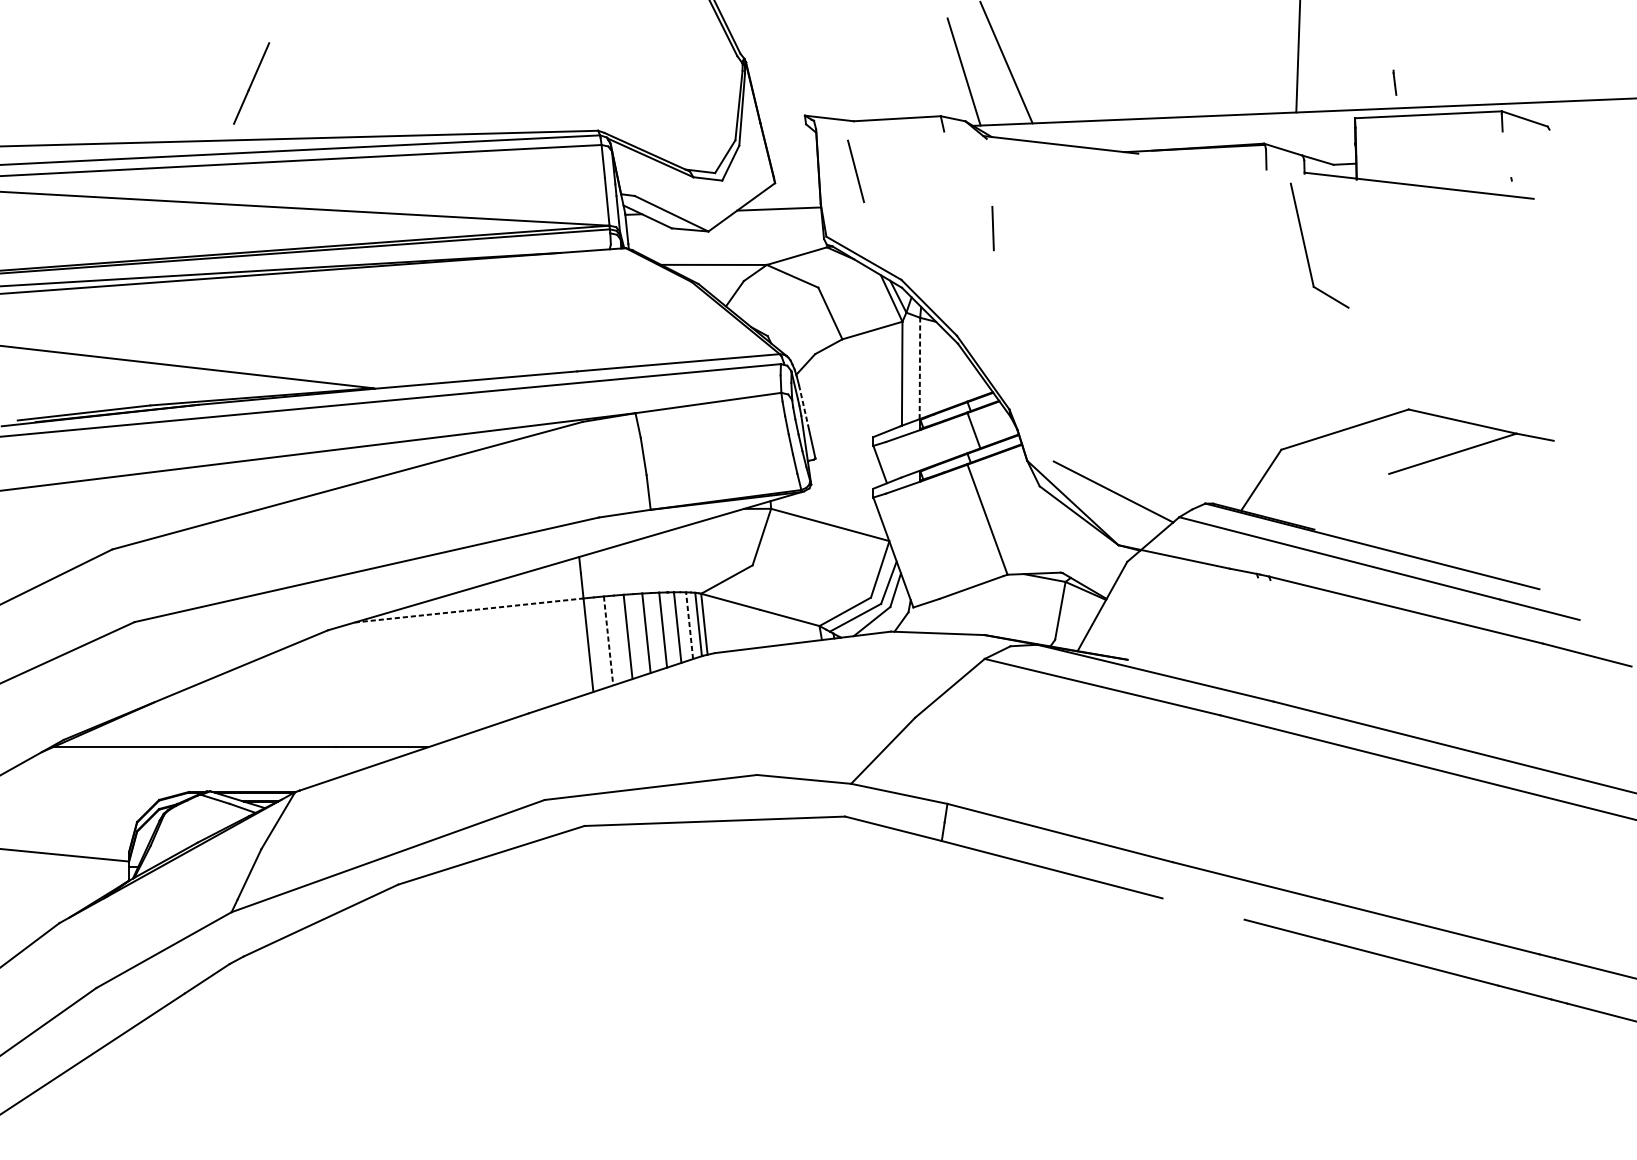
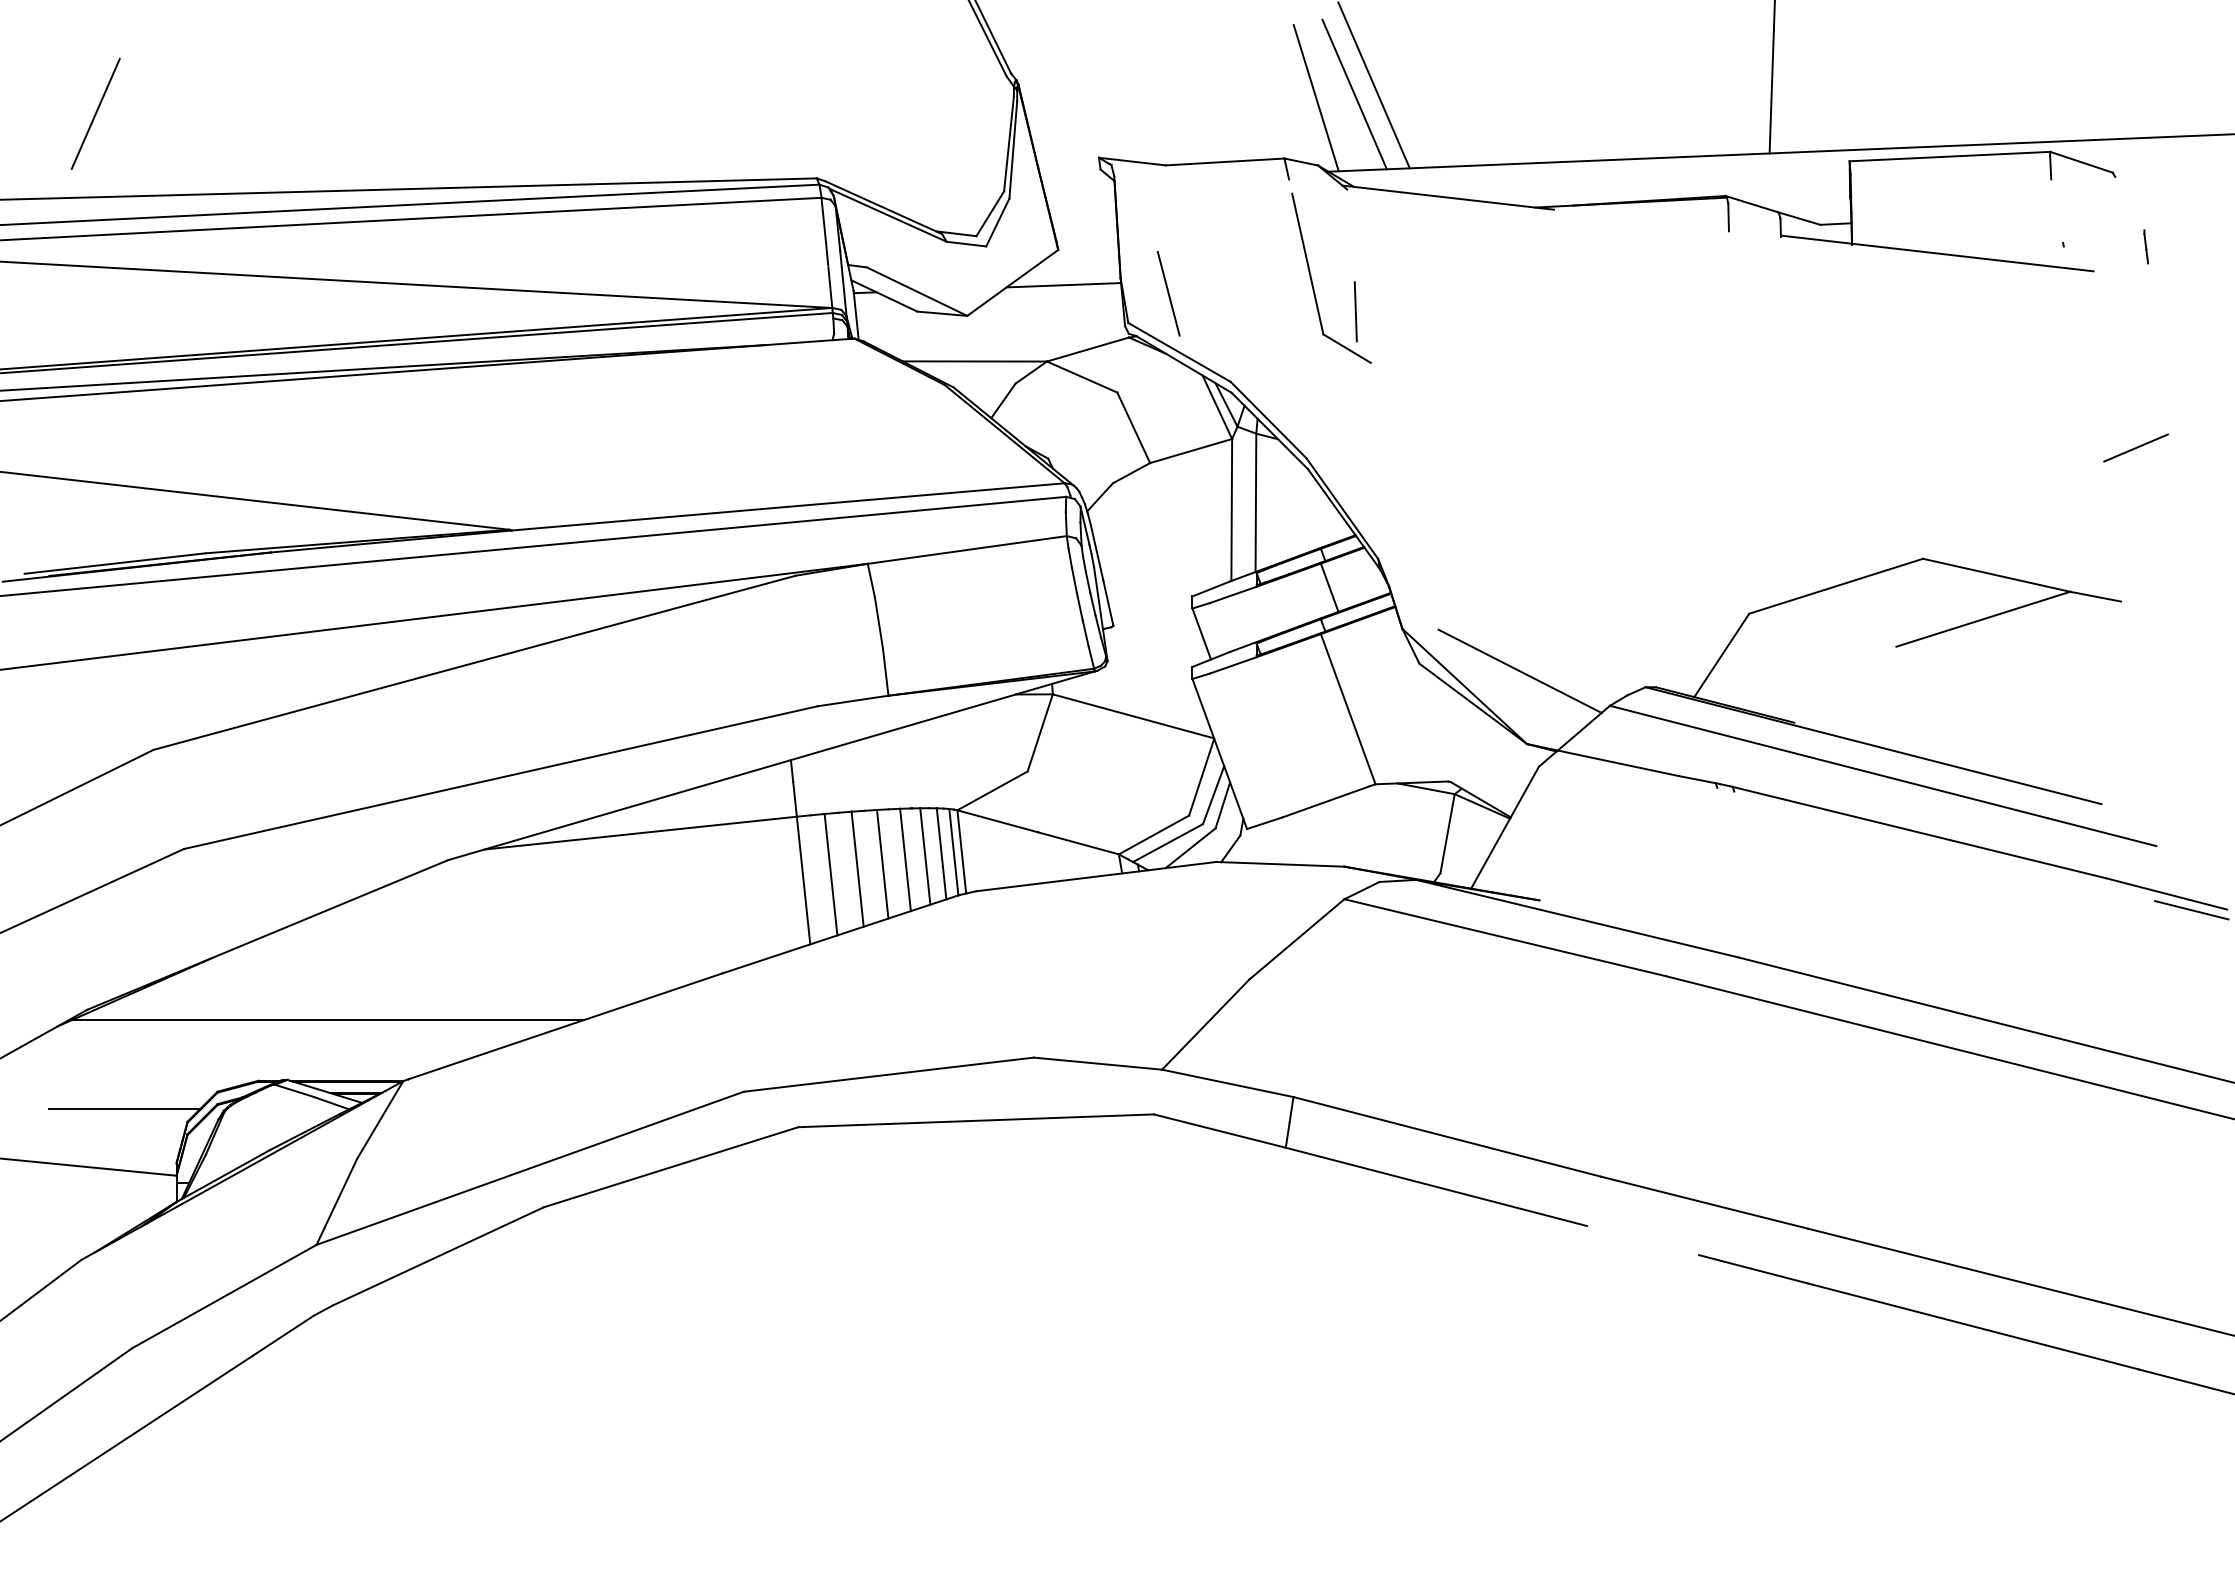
line: (992, 69) -> (1354, 94), added
line: (1394, 82) -> (2145, 246), moved
line: (251, 83) -> (95, 113), moved
line: (855, 171) -> (1168, 293), moved
part: (1305, 246) -> (1312, 279), moved
line: (1564, 327) -> (2135, 447), added
line: (919, 368) -> (1255, 502), dashed -> solid
line: (803, 405) -> (1097, 553), dashed -> solid
line: (469, 610) -> (641, 833), dashed -> solid
line: (689, 625) -> (941, 853), dashed -> solid
line: (608, 641) -> (831, 875), dashed -> solid
line: (1605, 667) -> (2191, 910), added
line: (90, 812) -> (124, 1108), added

